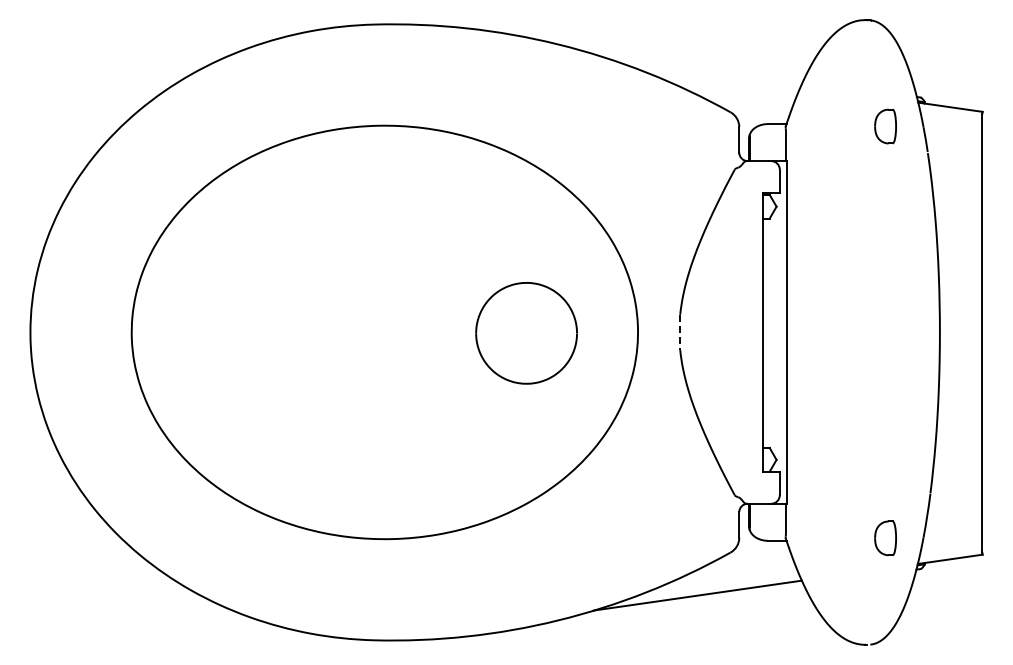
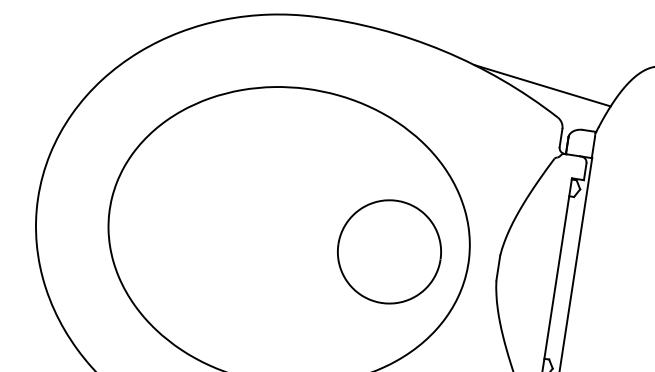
line: (702, 71) -> (542, 85), added
line: (680, 332) -> (498, 268), dashed -> solid
part: (526, 333) -> (389, 252), size x1.43

